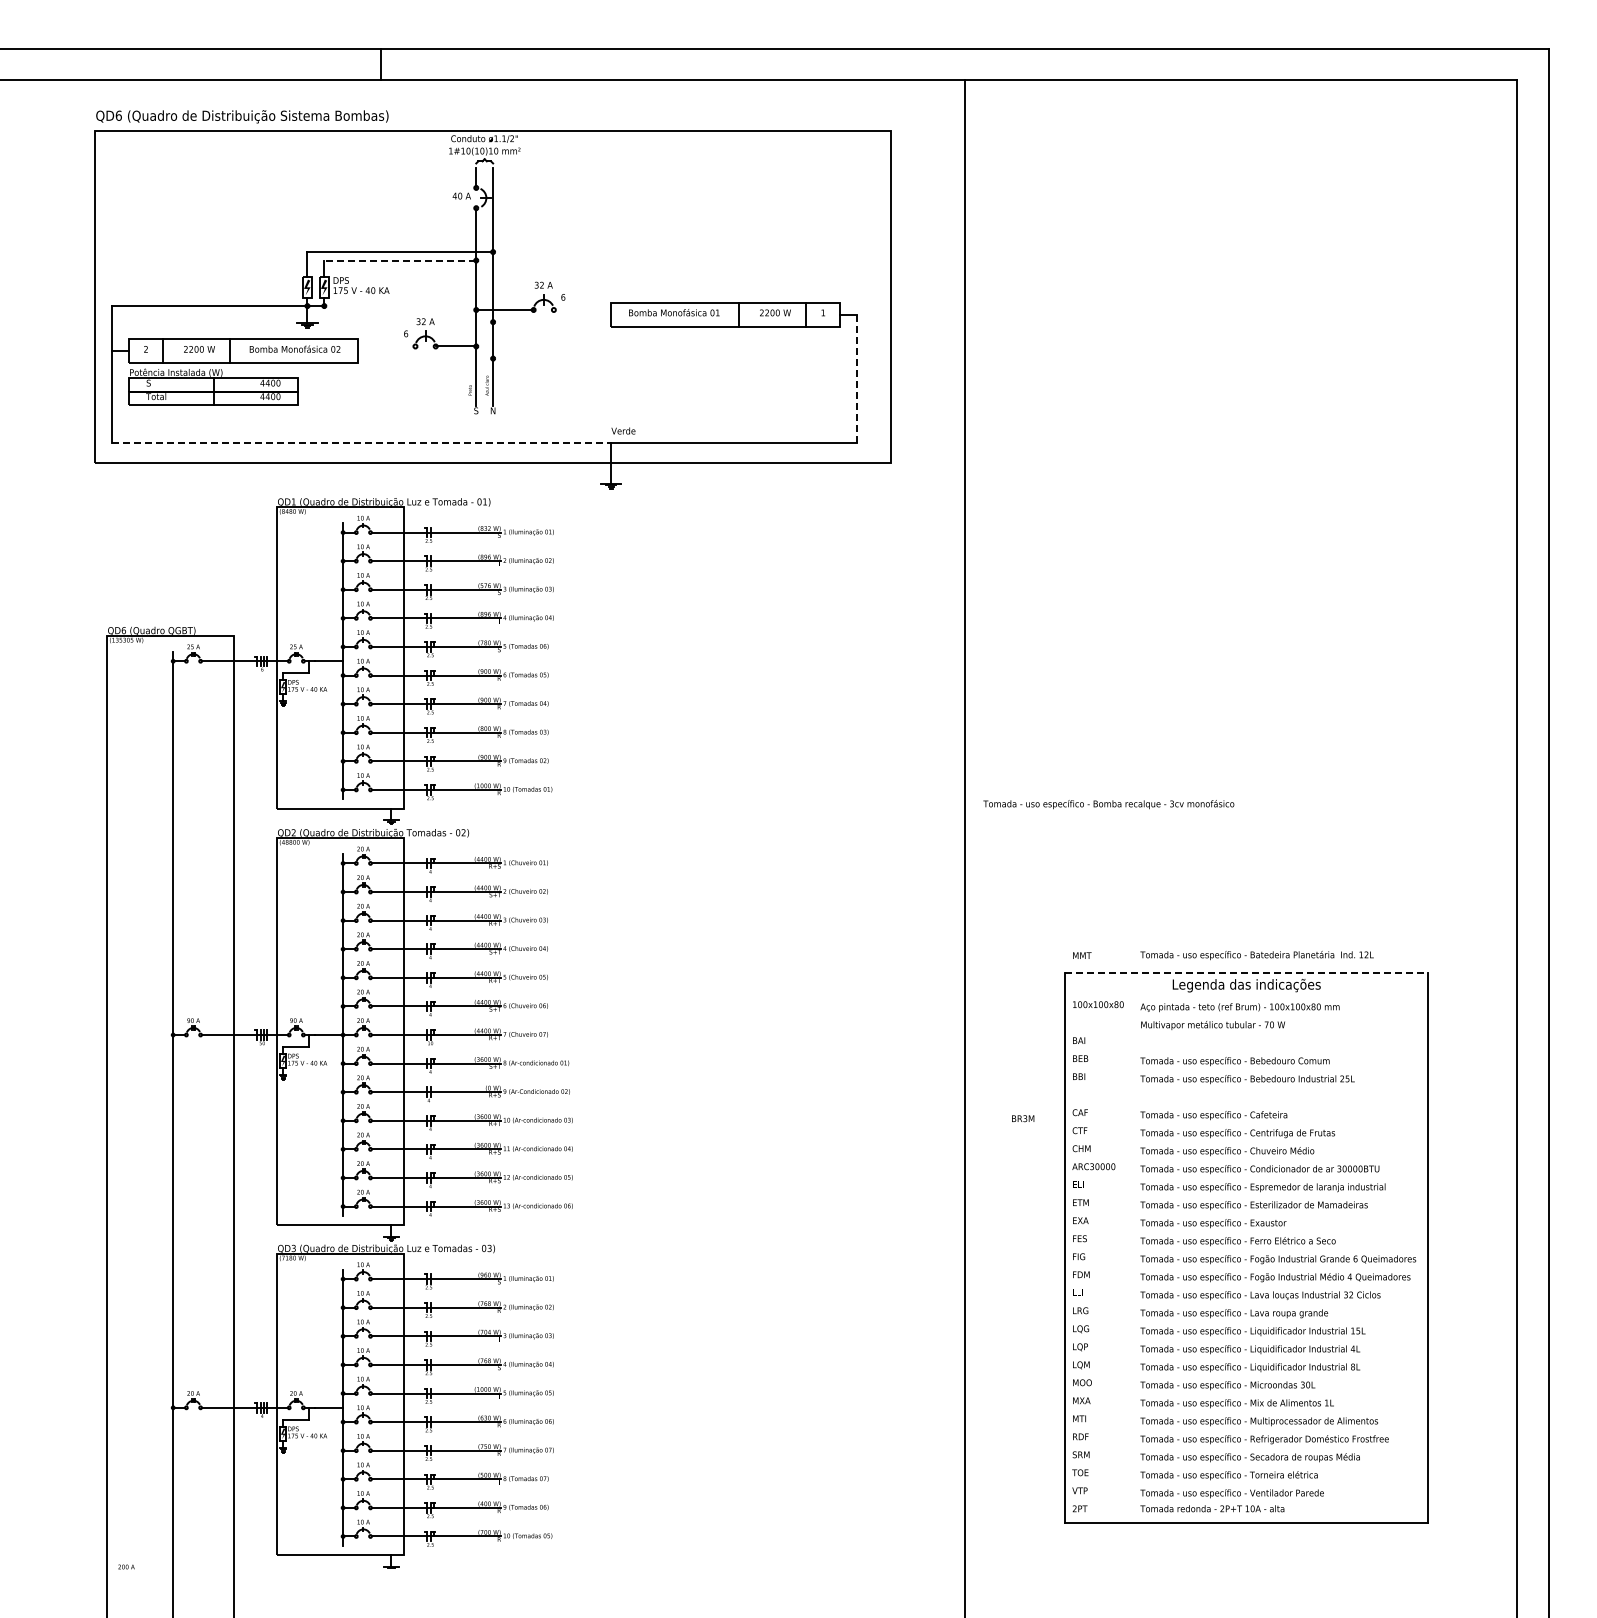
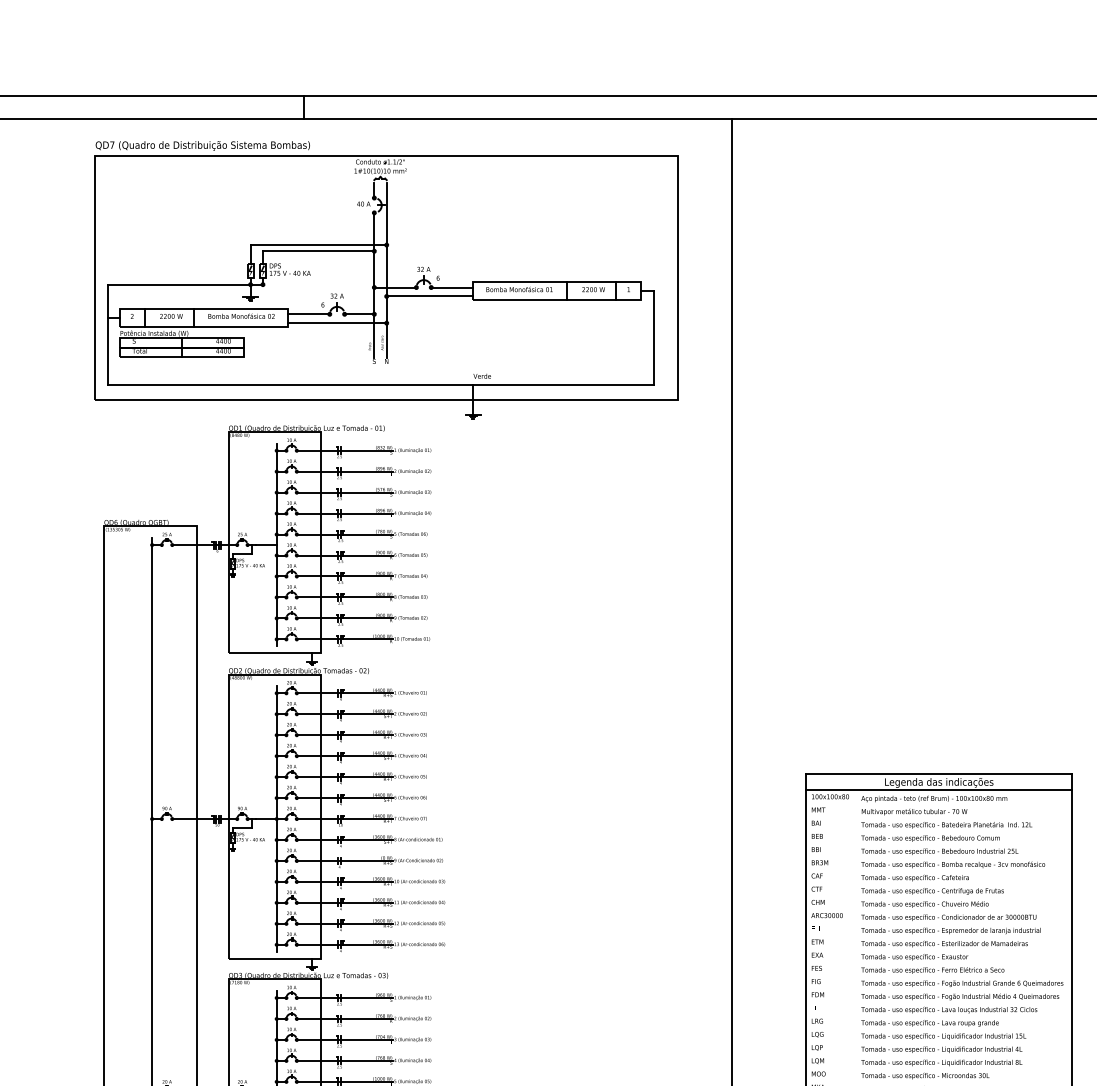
text: (118, 115) -> (112, 144), QD6 -> QD7
line: (400, 260) -> (318, 251), dashed -> solid
line: (582, 310) -> (452, 287), added
line: (552, 322) -> (430, 296), added
line: (386, 346) -> (308, 314), added
line: (425, 358) -> (337, 323), added
line: (857, 378) -> (653, 337), dashed -> solid
line: (362, 443) -> (290, 385), dashed -> solid
text: (1108, 804) -> (952, 864), moved
text: (1082, 955) -> (818, 809), moved
text: (1256, 955) -> (946, 825), moved
line: (1246, 973) -> (939, 773), dashed -> solid
line: (1246, 994) -> (939, 789), added
text: (1023, 1118) -> (820, 862), moved

